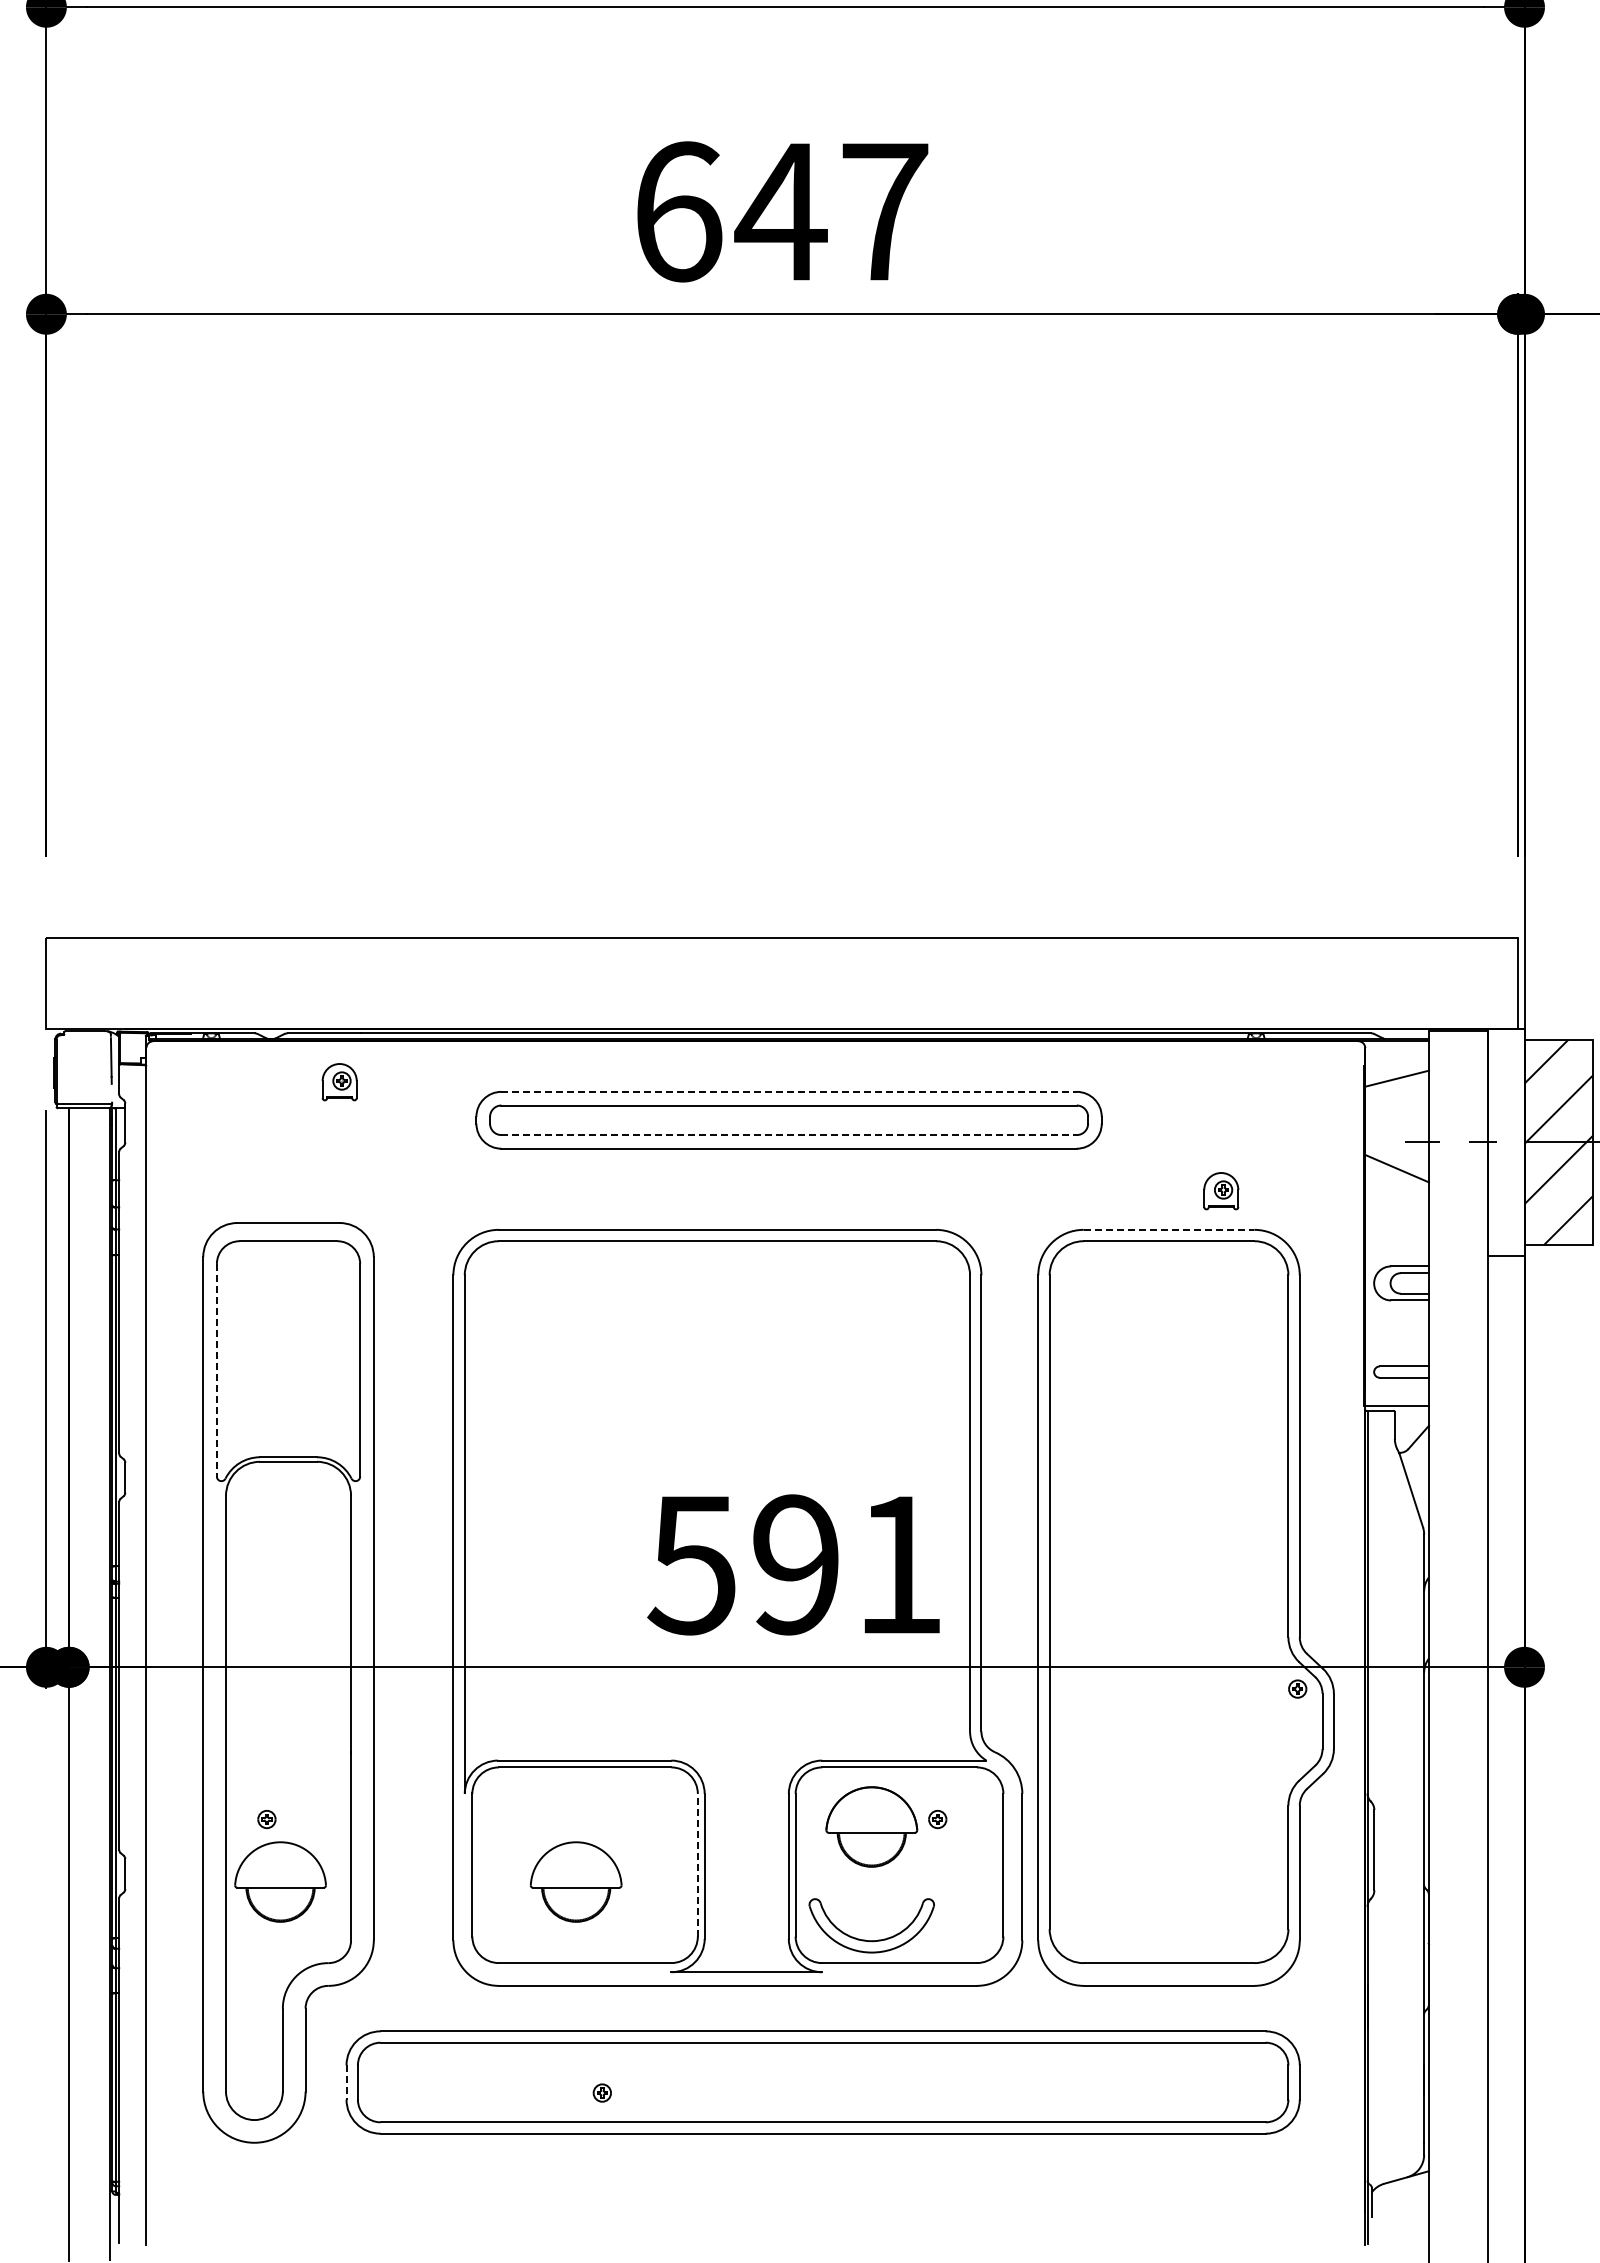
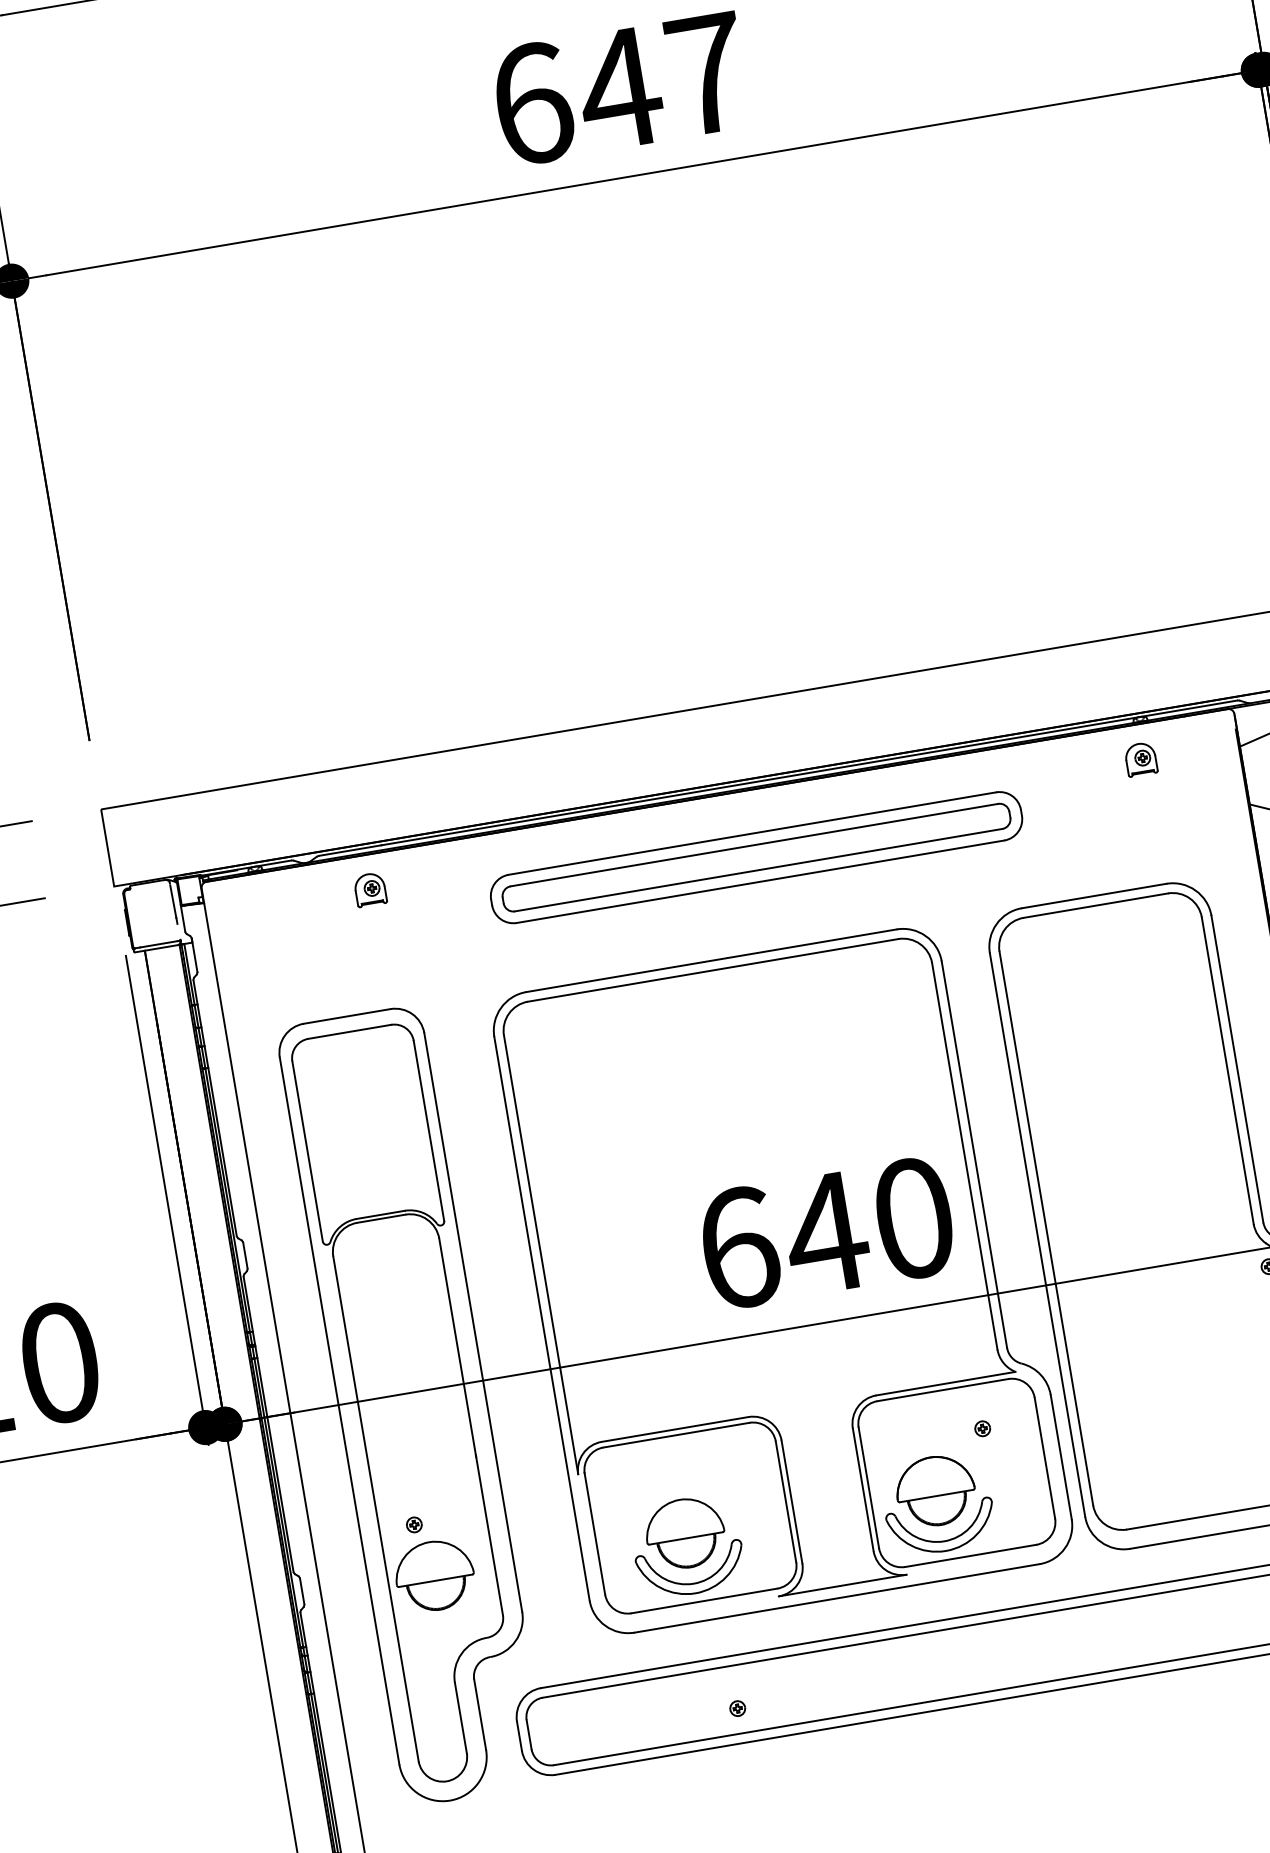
line: (789, 1091) -> (752, 833), dashed -> solid
line: (789, 1135) -> (759, 870), dashed -> solid
part: (1221, 1191) -> (1141, 759), moved
line: (1169, 1229) -> (1094, 895), dashed -> solid
line: (216, 1370) -> (307, 1151), dashed -> solid
text: (794, 1564) -> (824, 1233), 591 -> 640
part: (871, 1826) -> (935, 1490), moved
line: (697, 1864) -> (785, 1501), dashed -> solid
part: (576, 1940) -> (693, 1583), added
line: (346, 2083) -> (519, 1737), dashed -> solid

